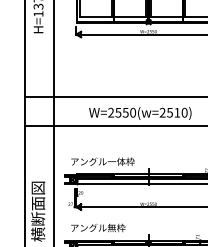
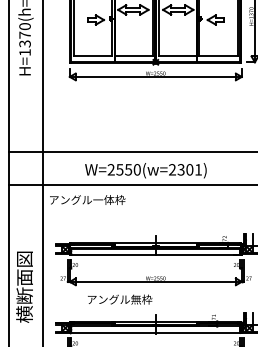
text: (177, 112) -> (190, 169), W=2550(w=2510) -> W=2550(w=2301)
text: (102, 161) -> (87, 199), moved
text: (98, 227) -> (120, 299), moved

